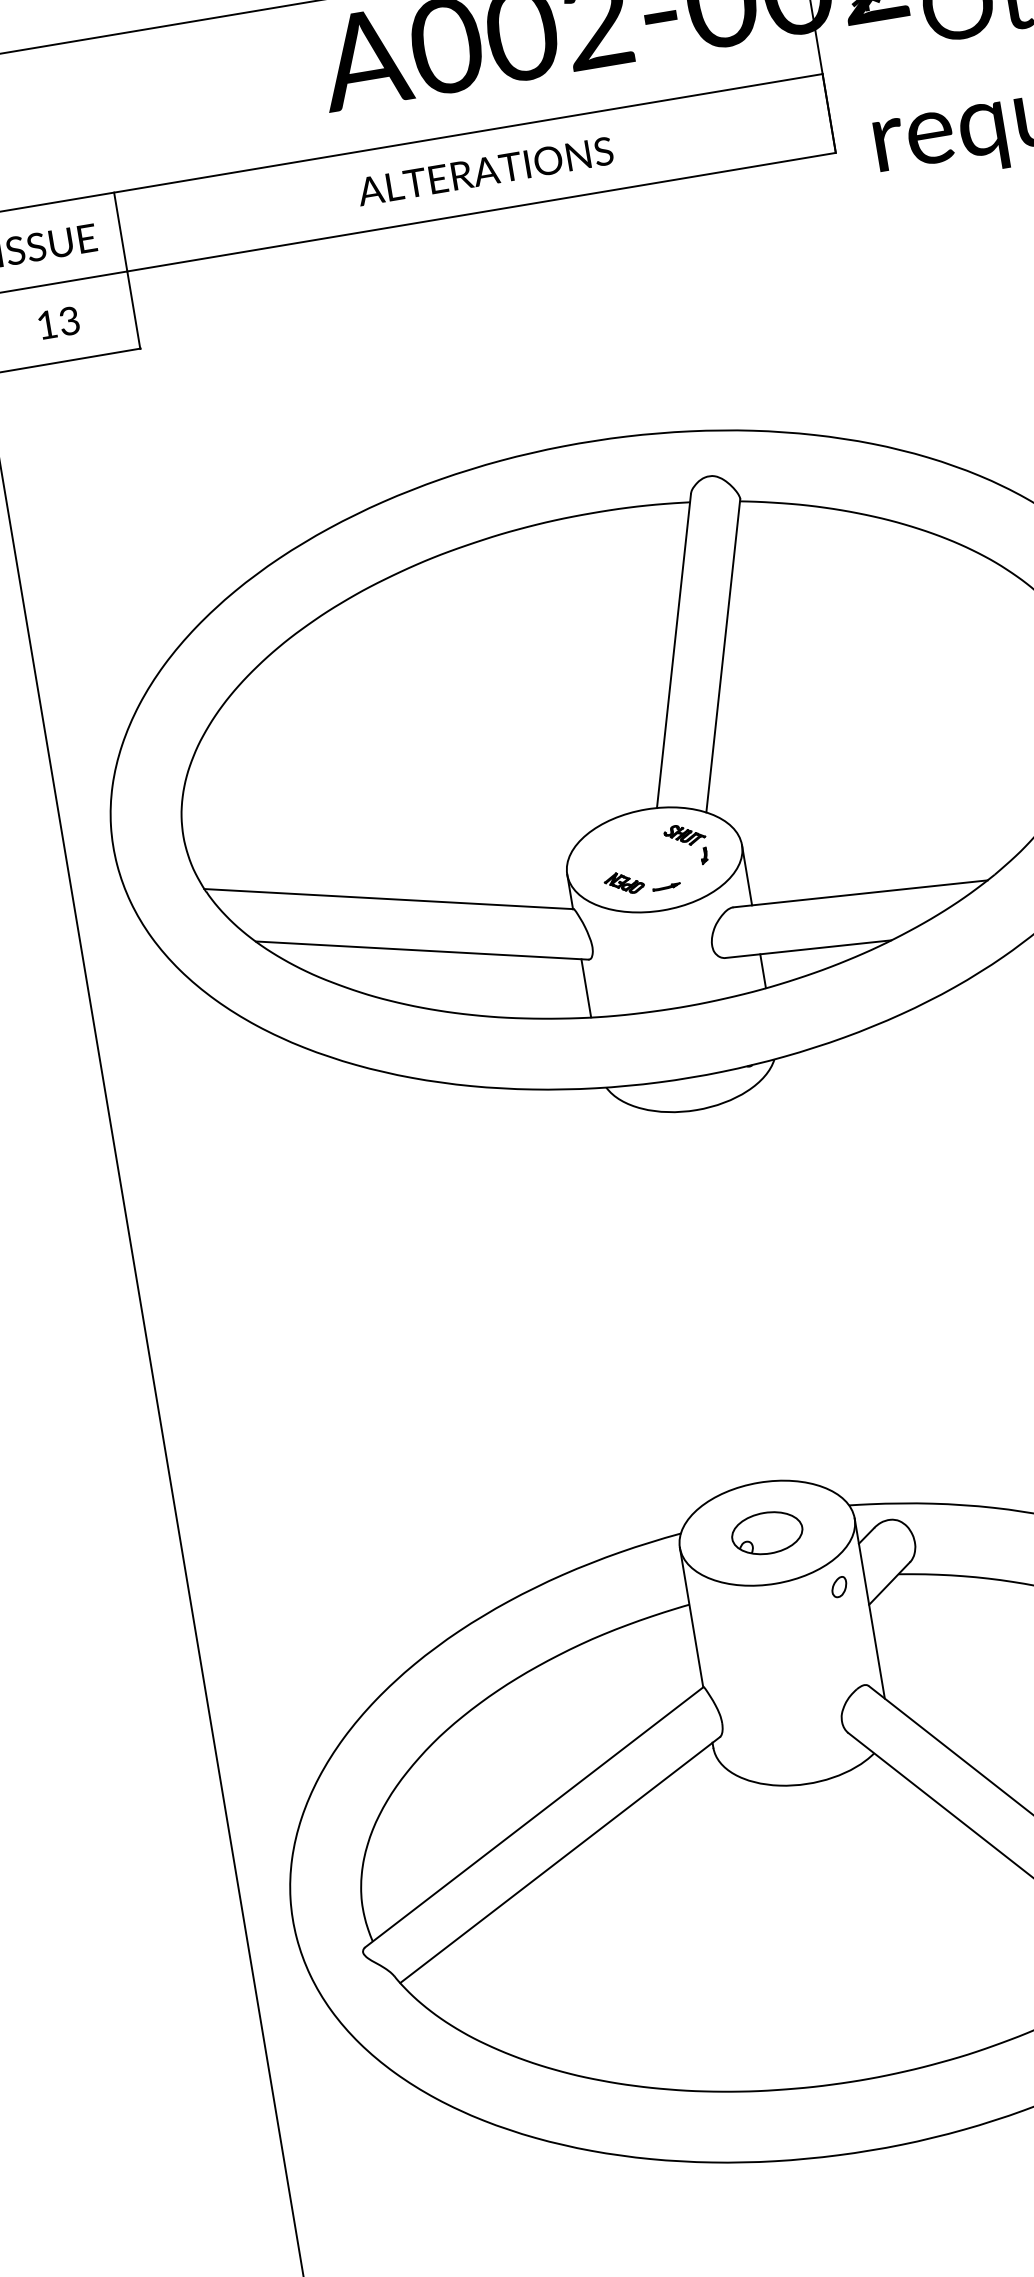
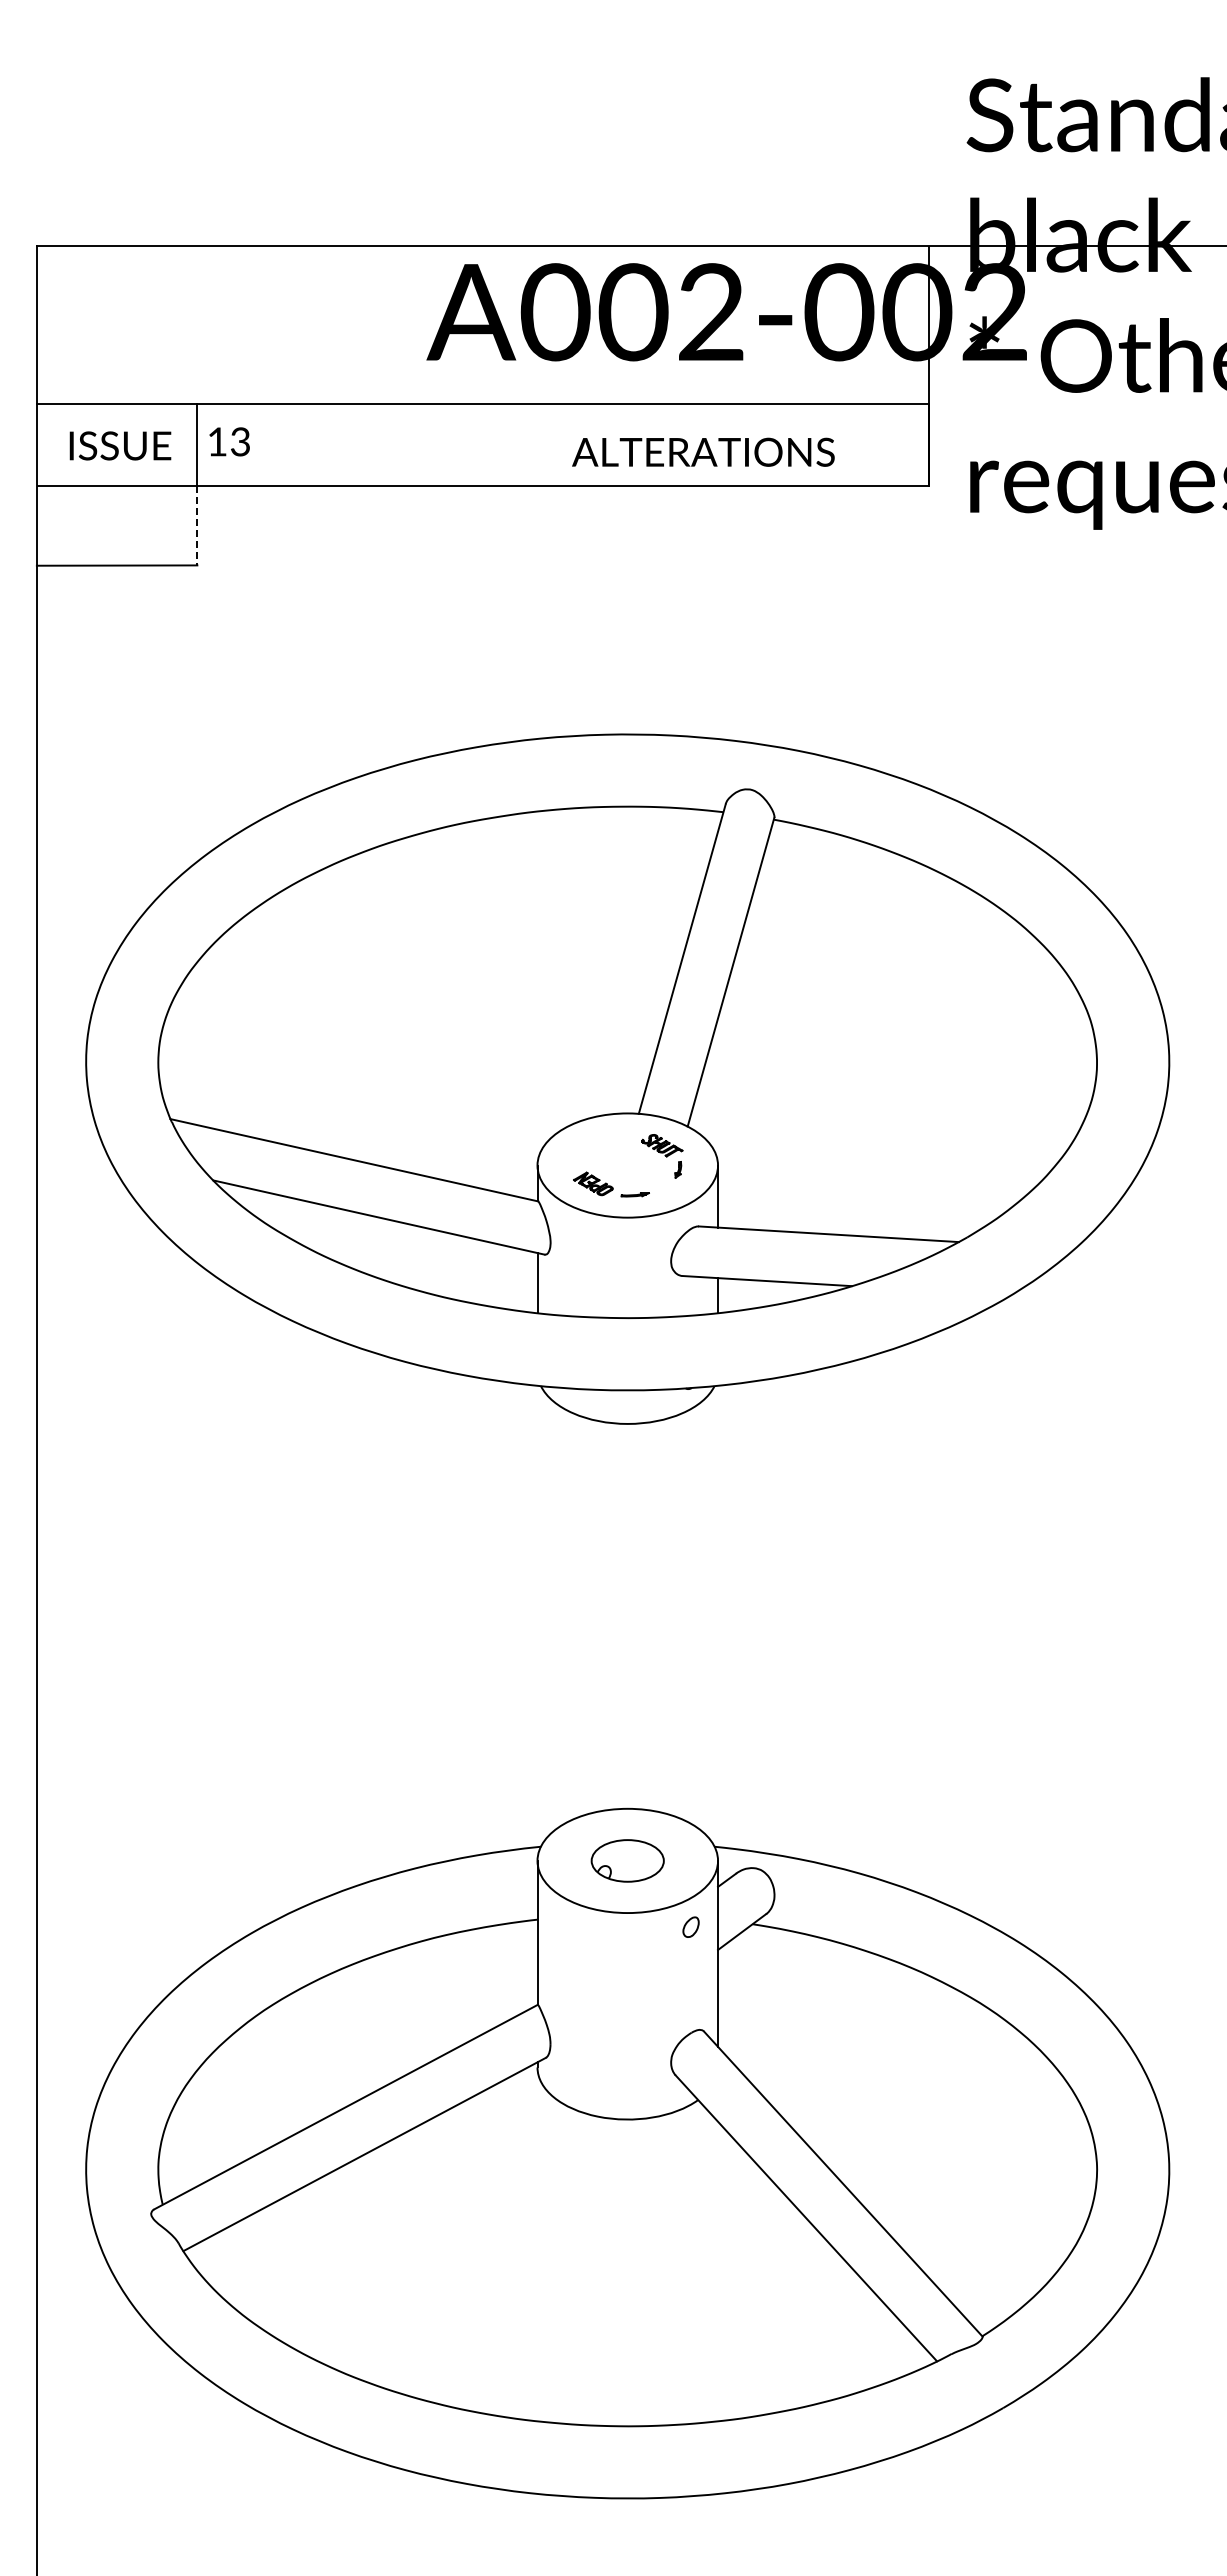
text: (485, 170) -> (703, 451), moved
line: (133, 311) -> (196, 526), solid -> dashed
text: (58, 322) -> (229, 441), moved

